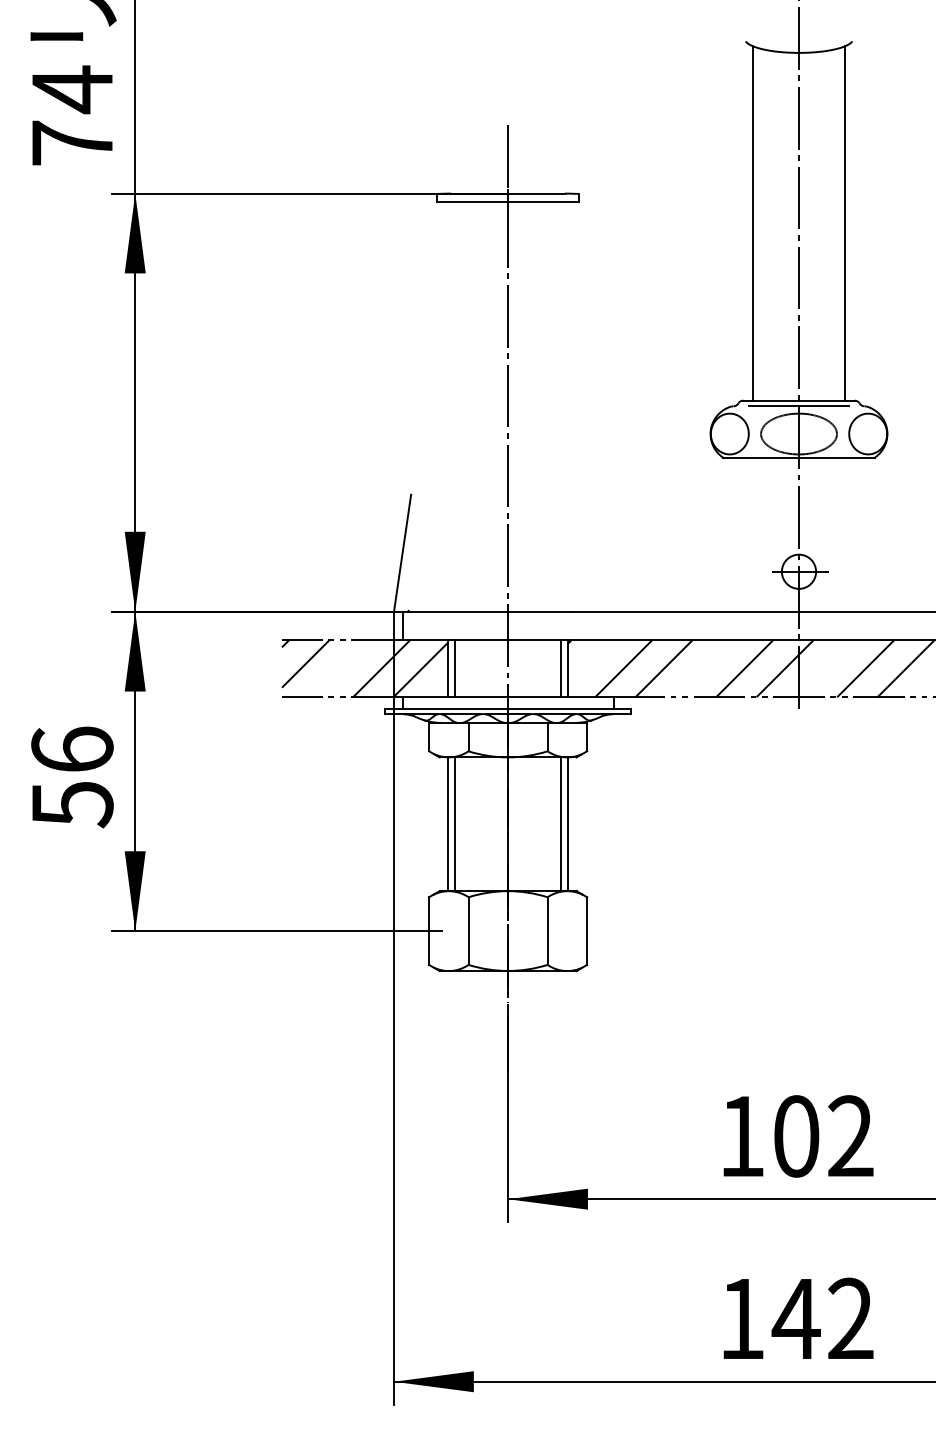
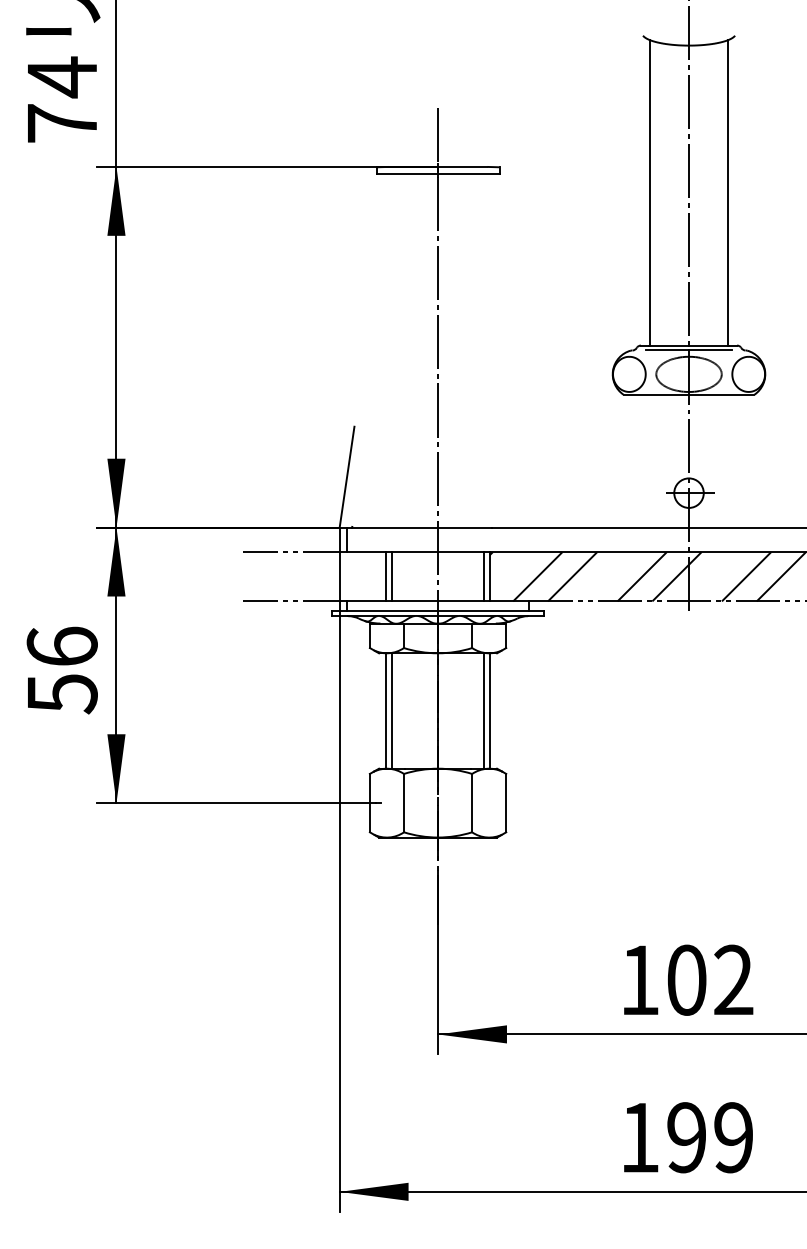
hatch: (364, 668) -> (314, 576), removed
text: (822, 1318) -> (709, 1137), 142 -> 199

